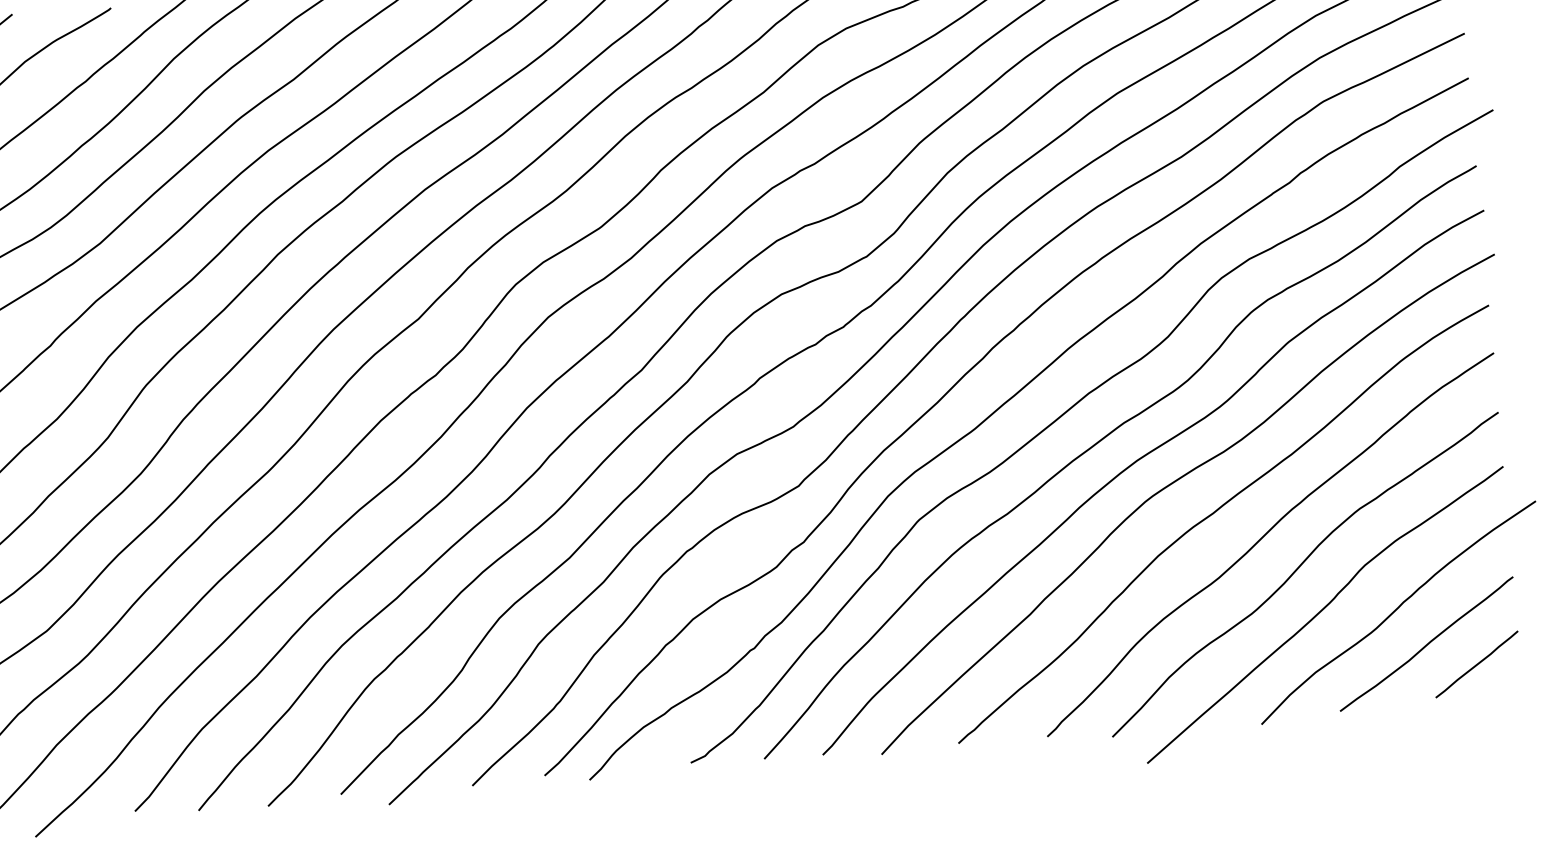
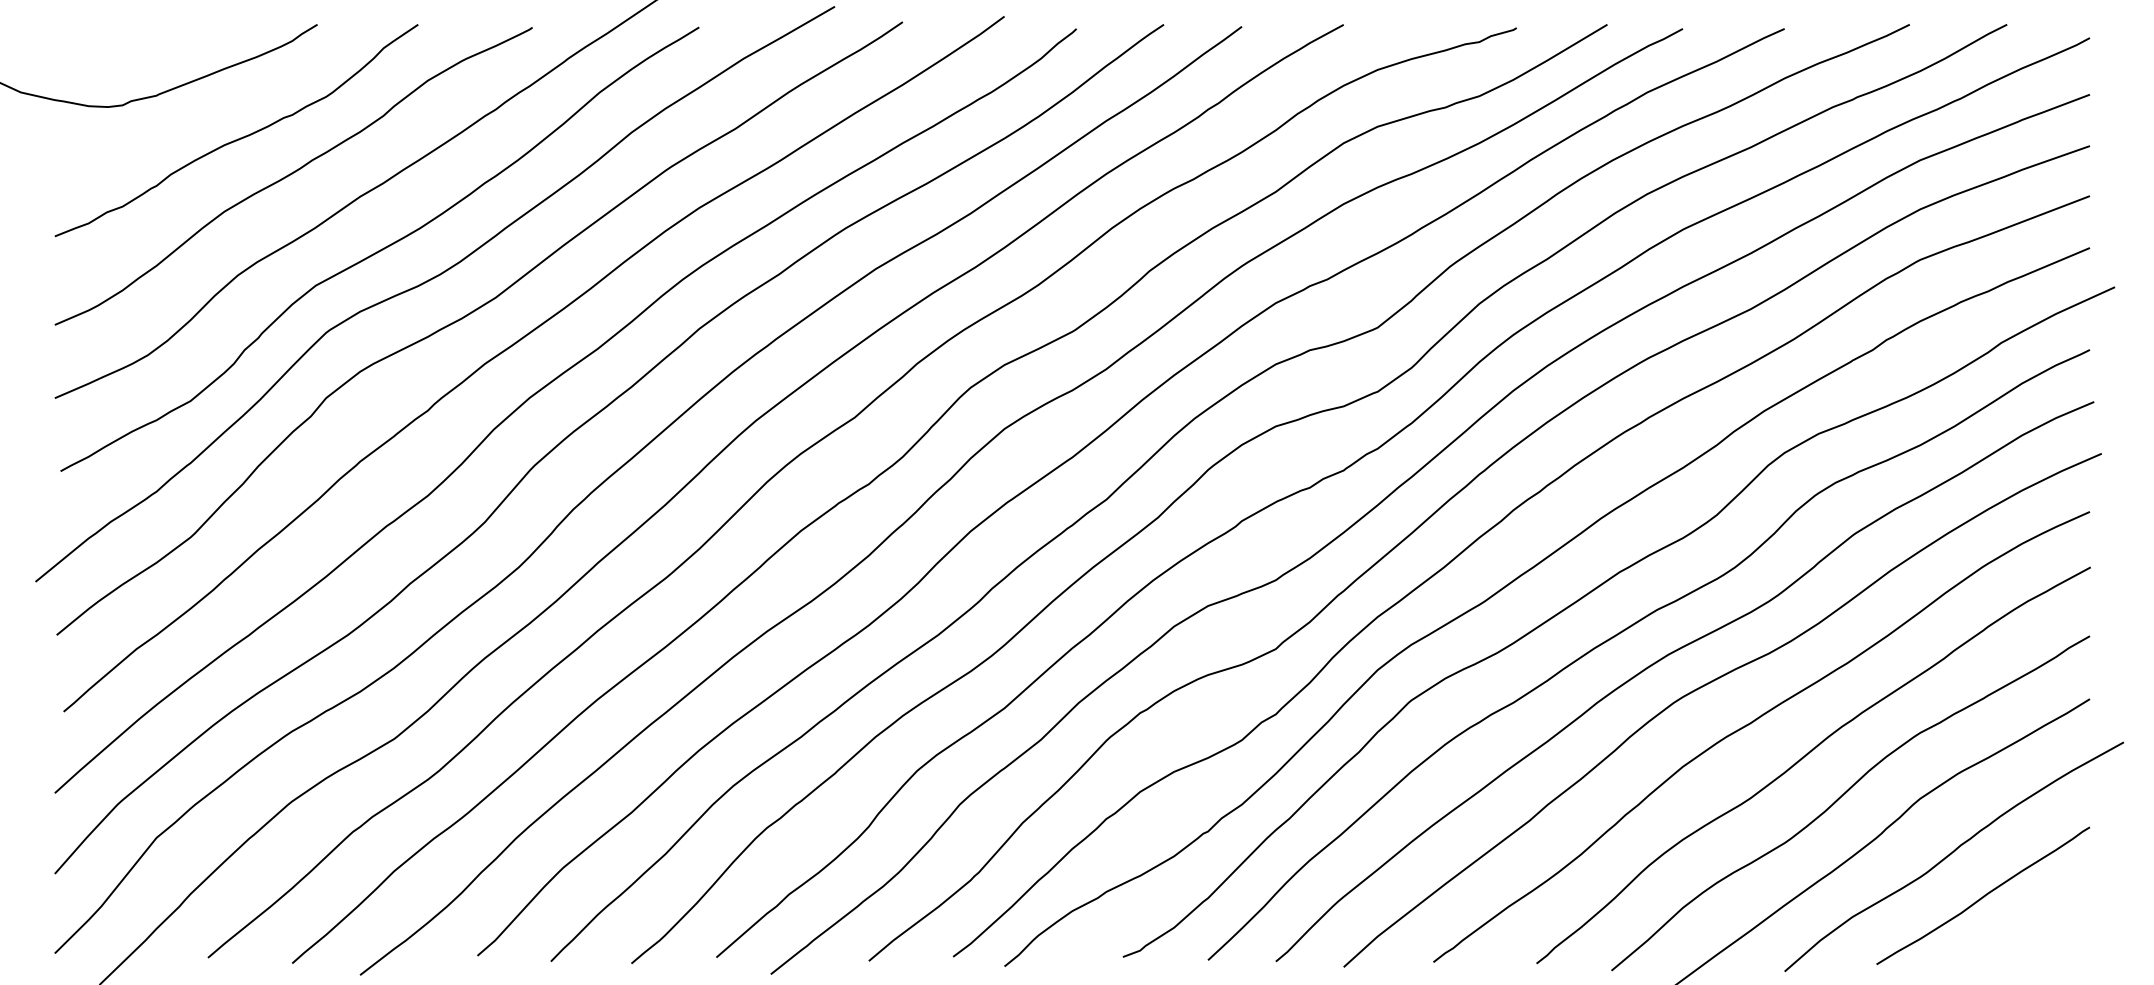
line: (1477, 664) -> (2039, 924), removed

